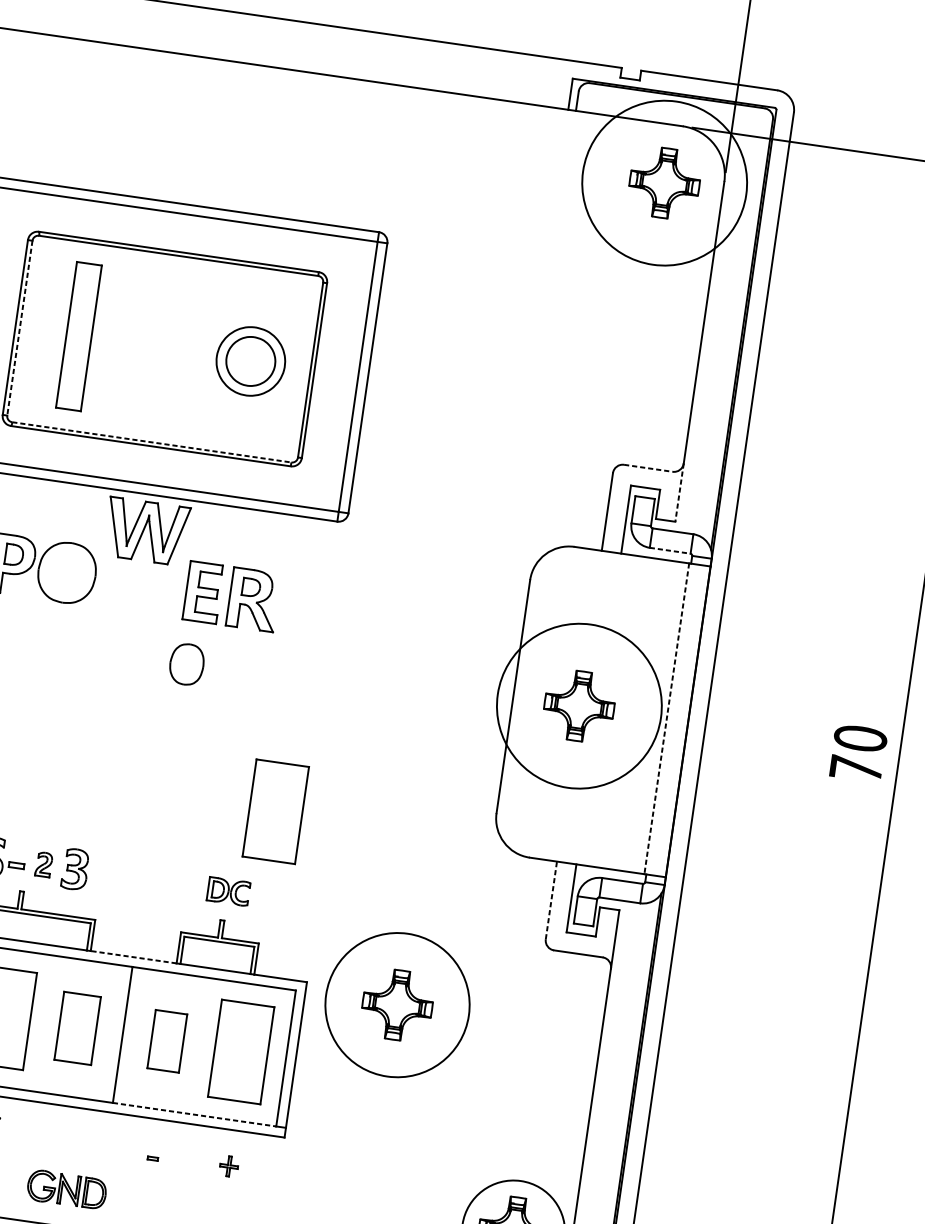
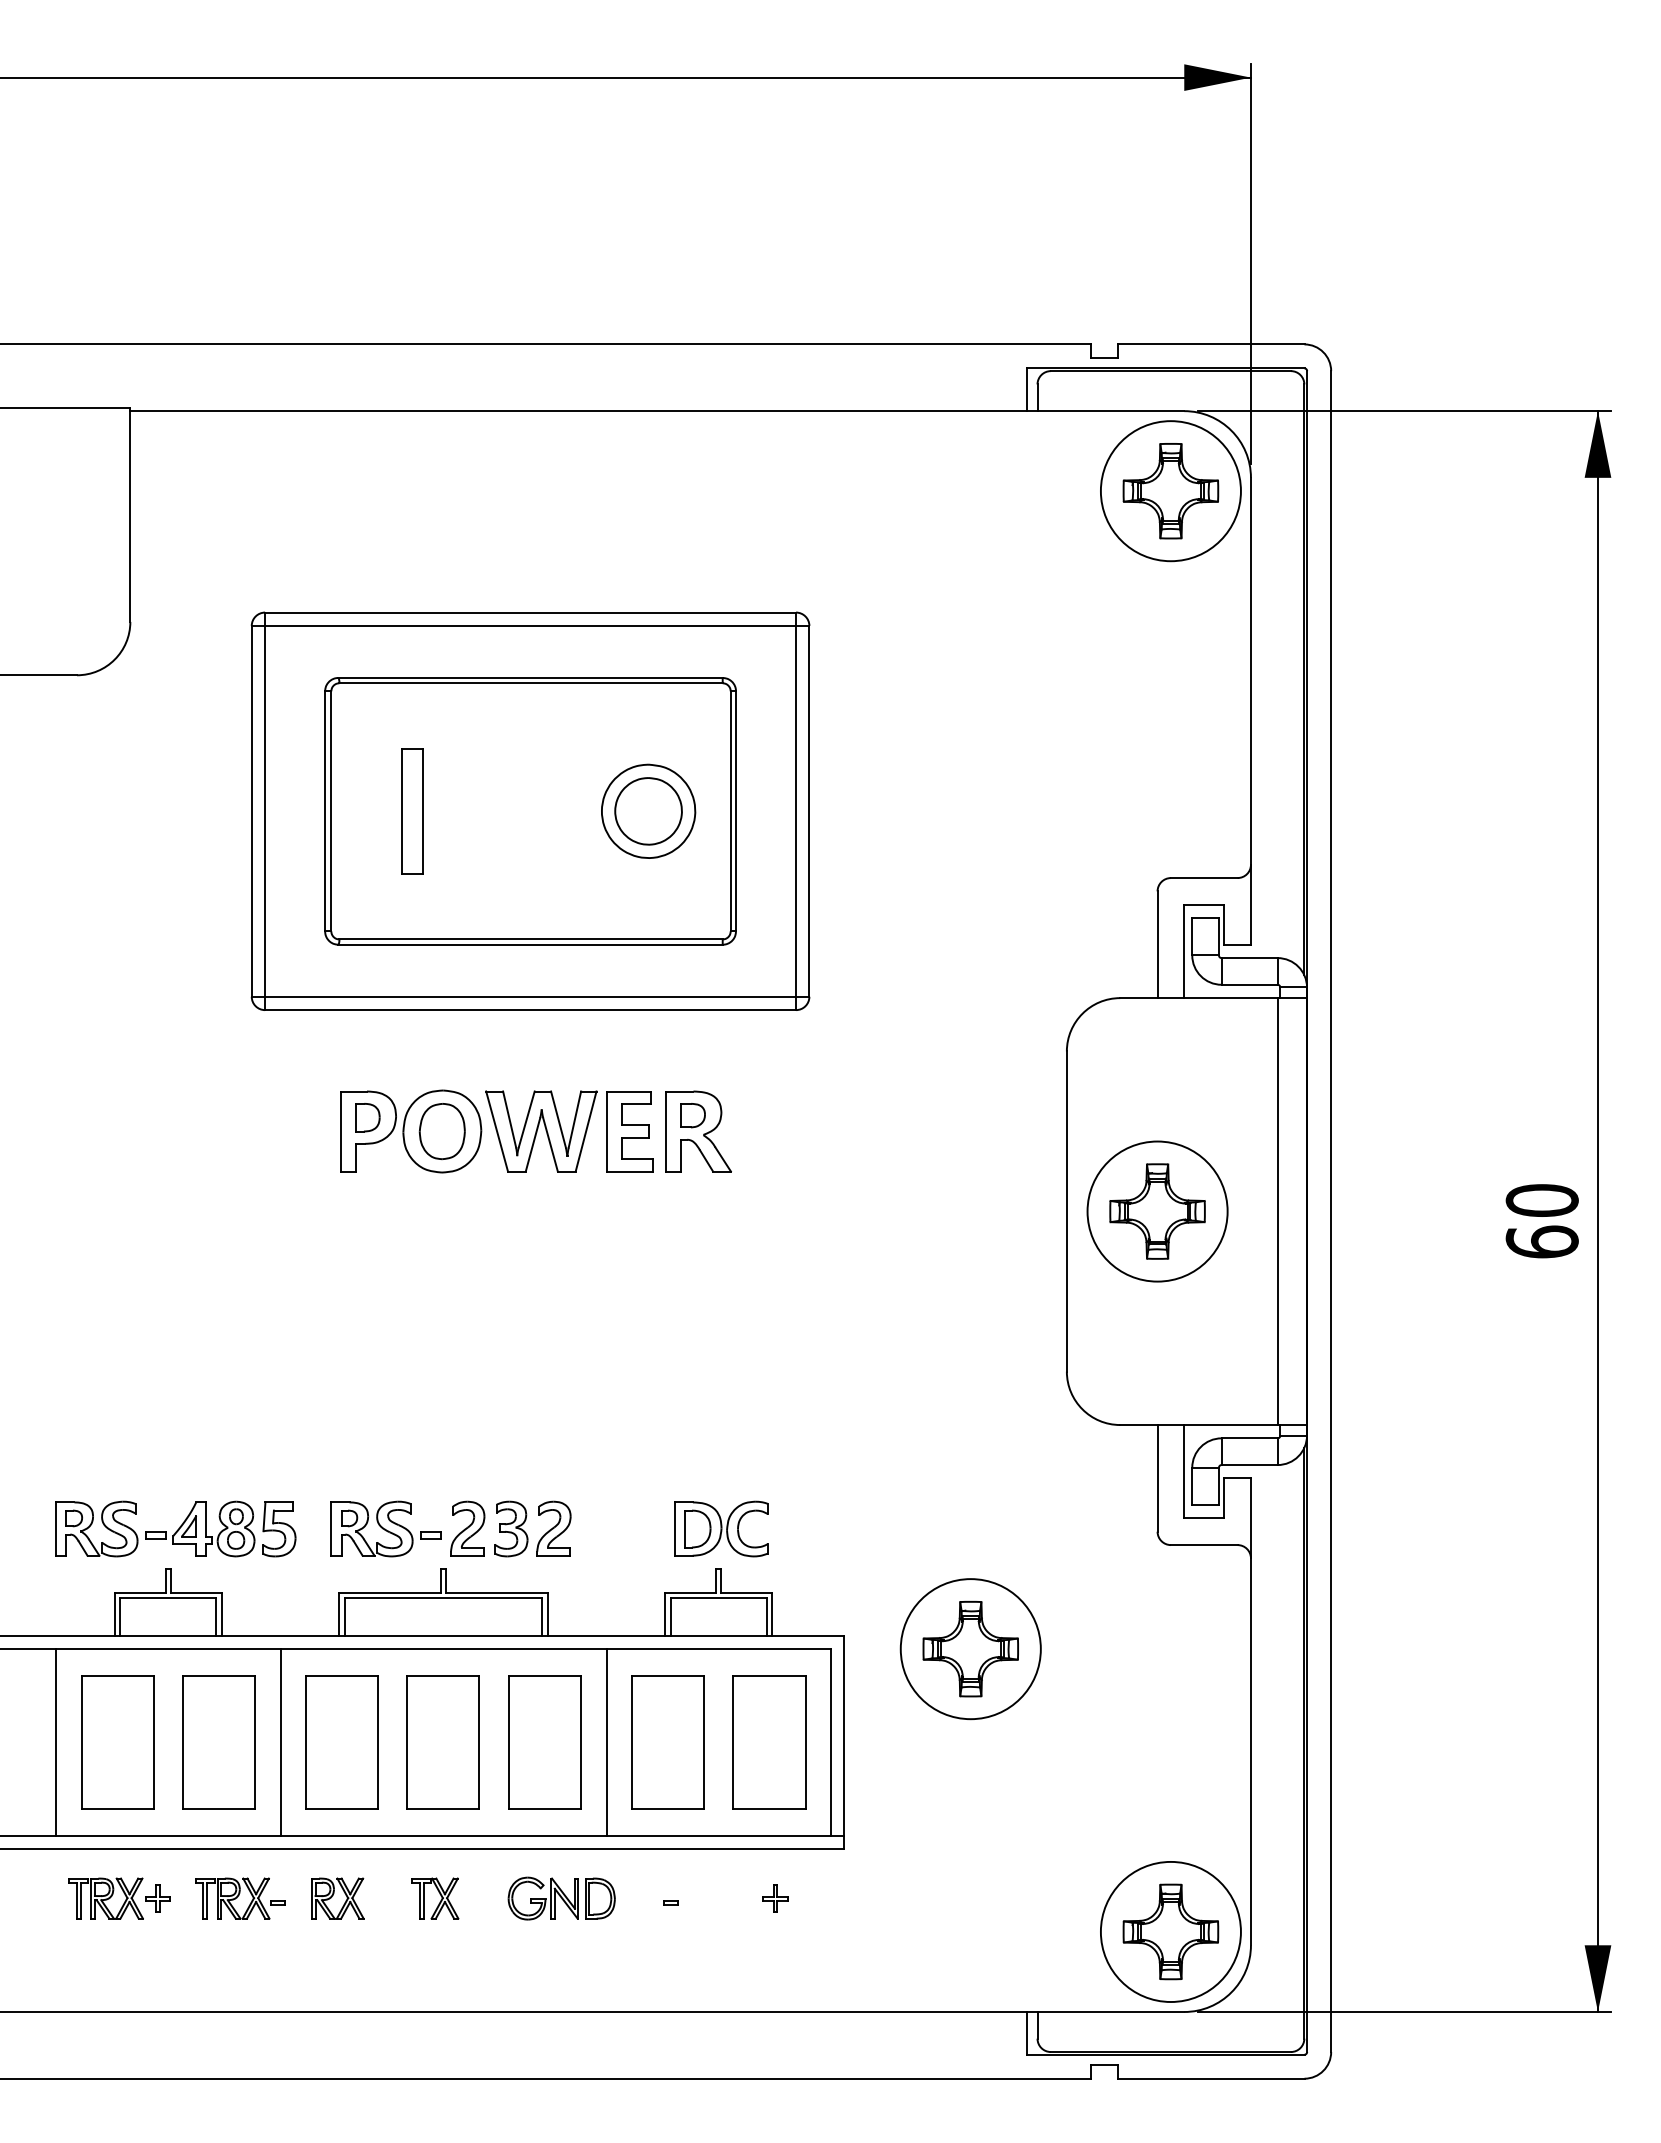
circle: (664, 183) -> (1170, 491), size x0.62
line: (19, 328) -> (331, 811), dashed -> solid
part: (78, 336) -> (412, 811), size x0.62
line: (152, 442) -> (531, 939), dashed -> solid
line: (648, 468) -> (1204, 878), dashed -> solid
line: (679, 493) -> (1250, 905), dashed -> solid
part: (146, 531) -> (541, 1131), moved
line: (670, 550) -> (1250, 984), dashed -> solid
part: (186, 664) -> (441, 1131), moved
circle: (579, 706) -> (1157, 1211), size x0.62
line: (666, 719) -> (1277, 1212), dashed -> solid
text: (855, 768) -> (1541, 1241), 70 -> 60
part: (275, 811) -> (769, 1412), removed
part: (43, 864) -> (467, 1528), size x1.67
part: (106, 873) -> (553, 1528), added
part: (228, 891) -> (721, 1528), size x1.67
line: (551, 899) -> (1157, 1477), dashed -> solid
line: (133, 957) -> (606, 1635), dashed -> solid
circle: (397, 1005) -> (970, 1649), size x0.71
part: (77, 1028) -> (544, 1742), size x1.43
part: (166, 1041) -> (667, 1742), size x1.67
line: (195, 1114) -> (719, 1835), dashed -> solid
part: (66, 1189) -> (561, 1898), moved

